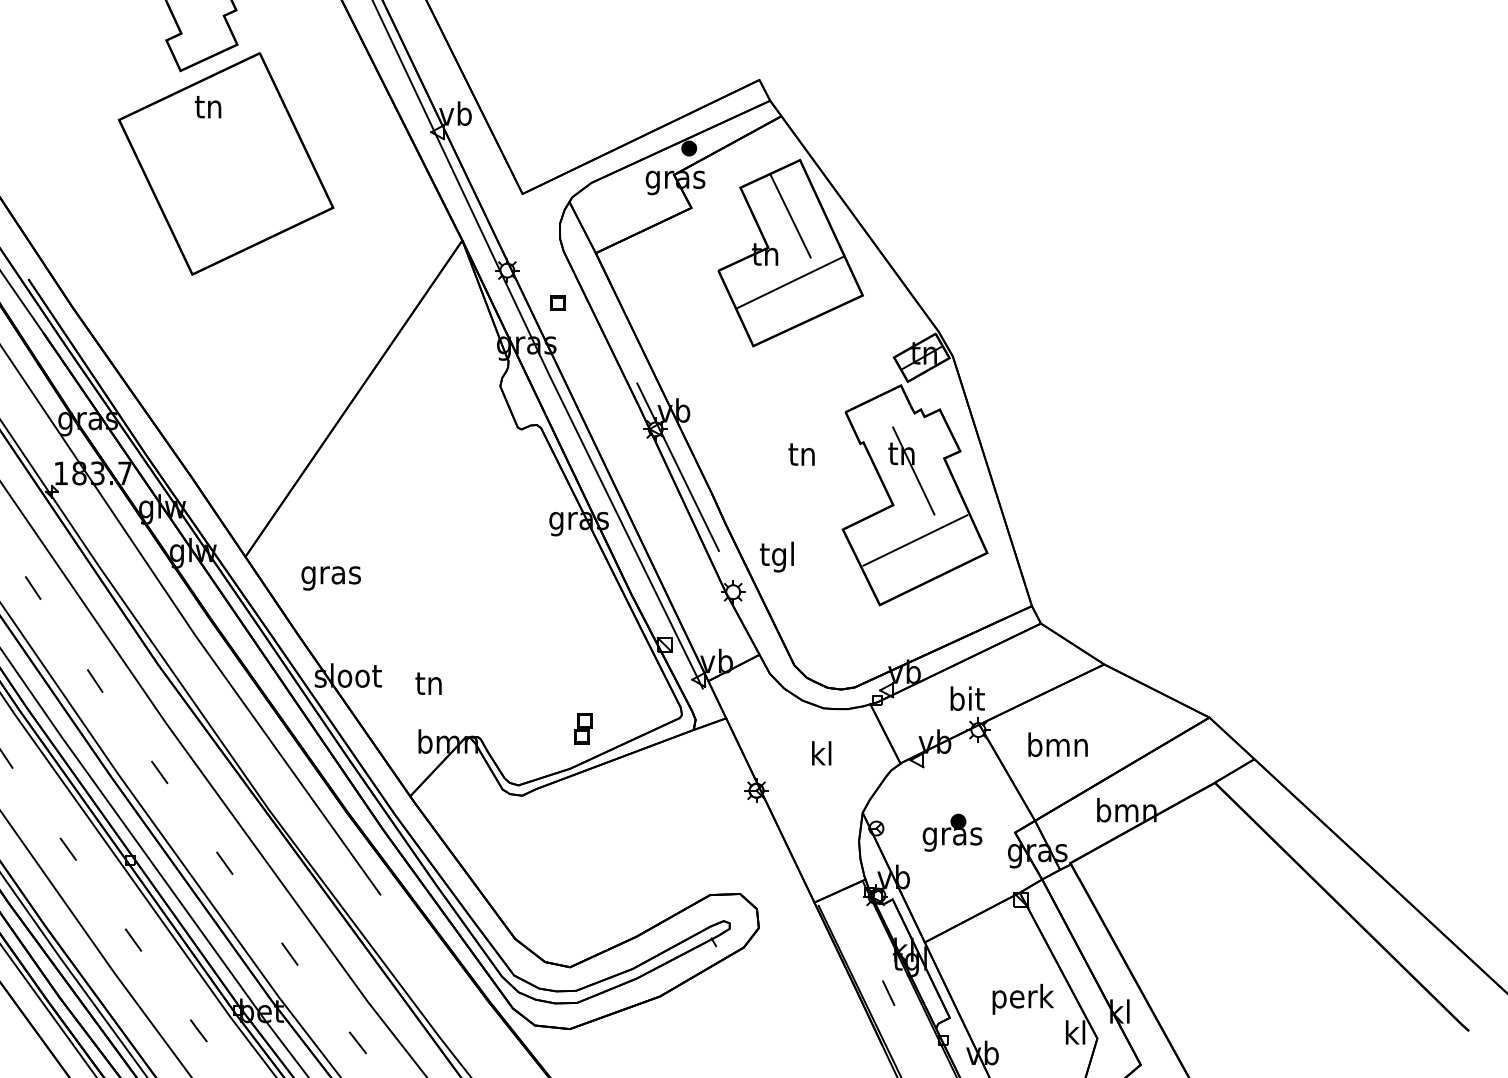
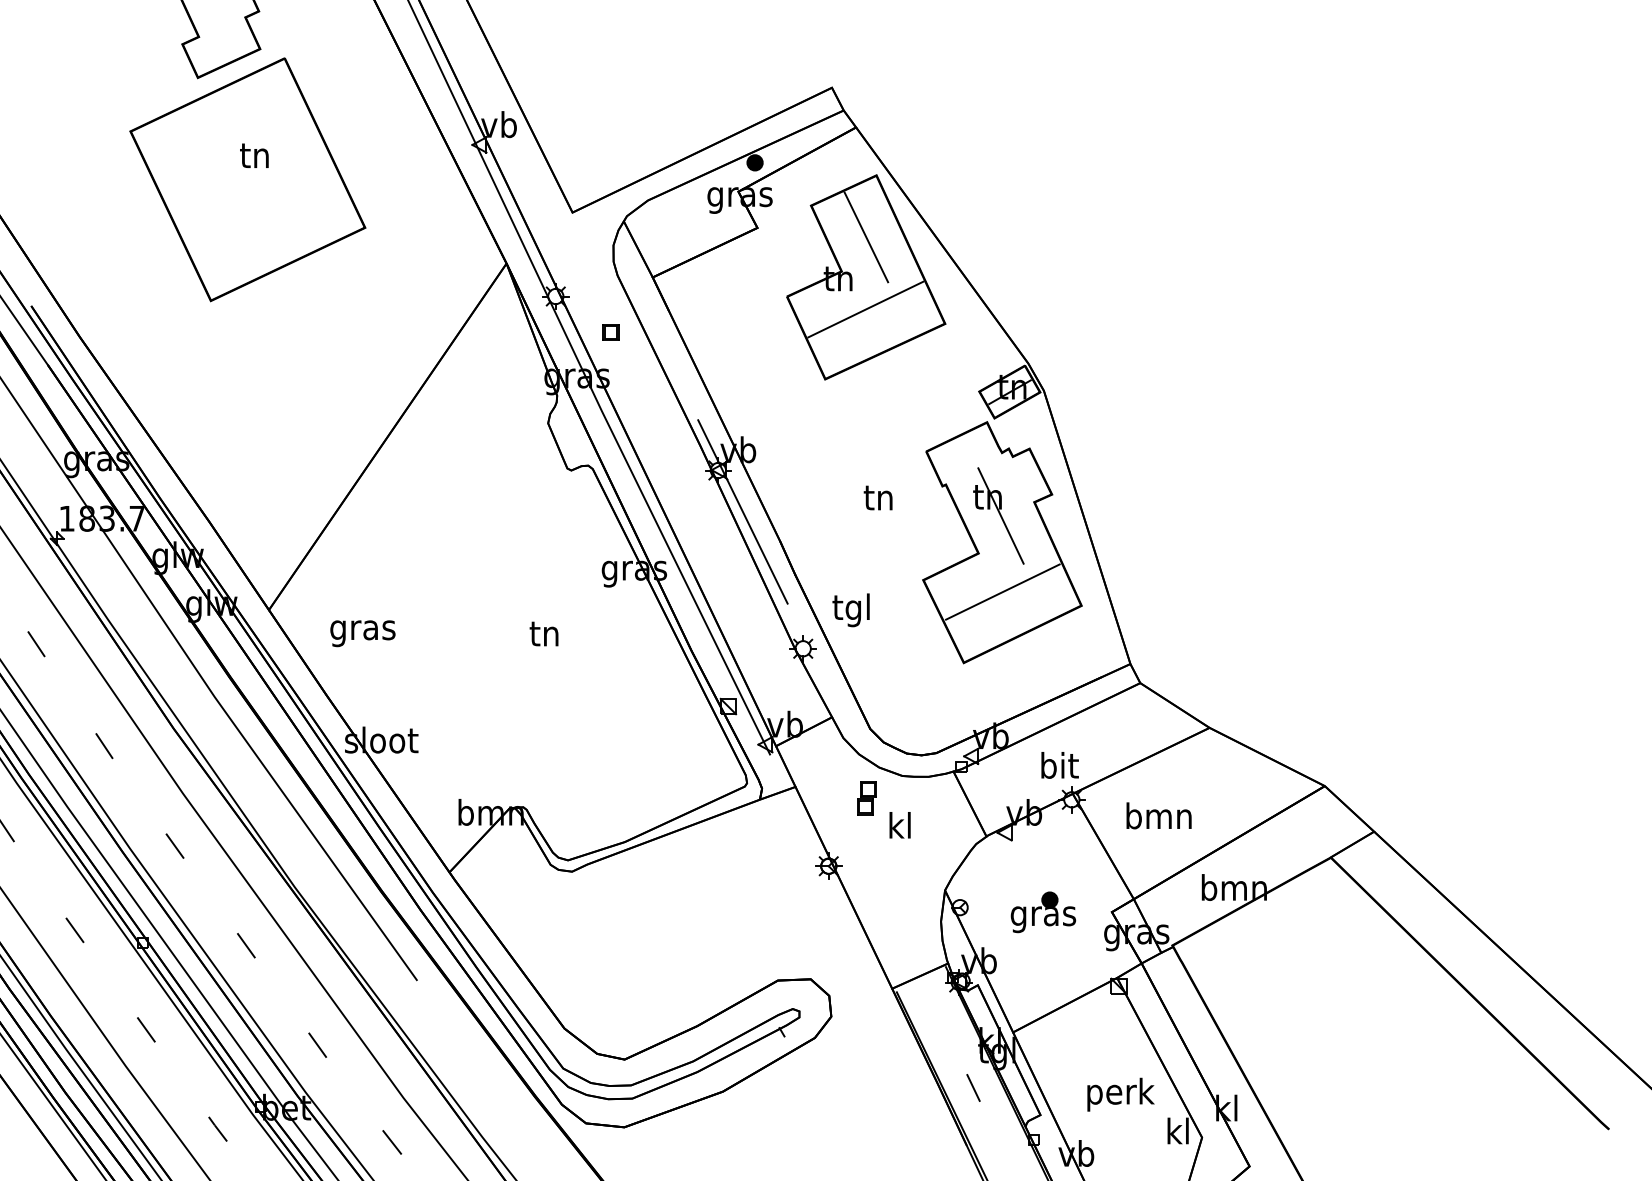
text: (208, 107) -> (254, 156), moved
text: (428, 683) -> (543, 633), moved
part: (583, 728) -> (867, 798), moved

